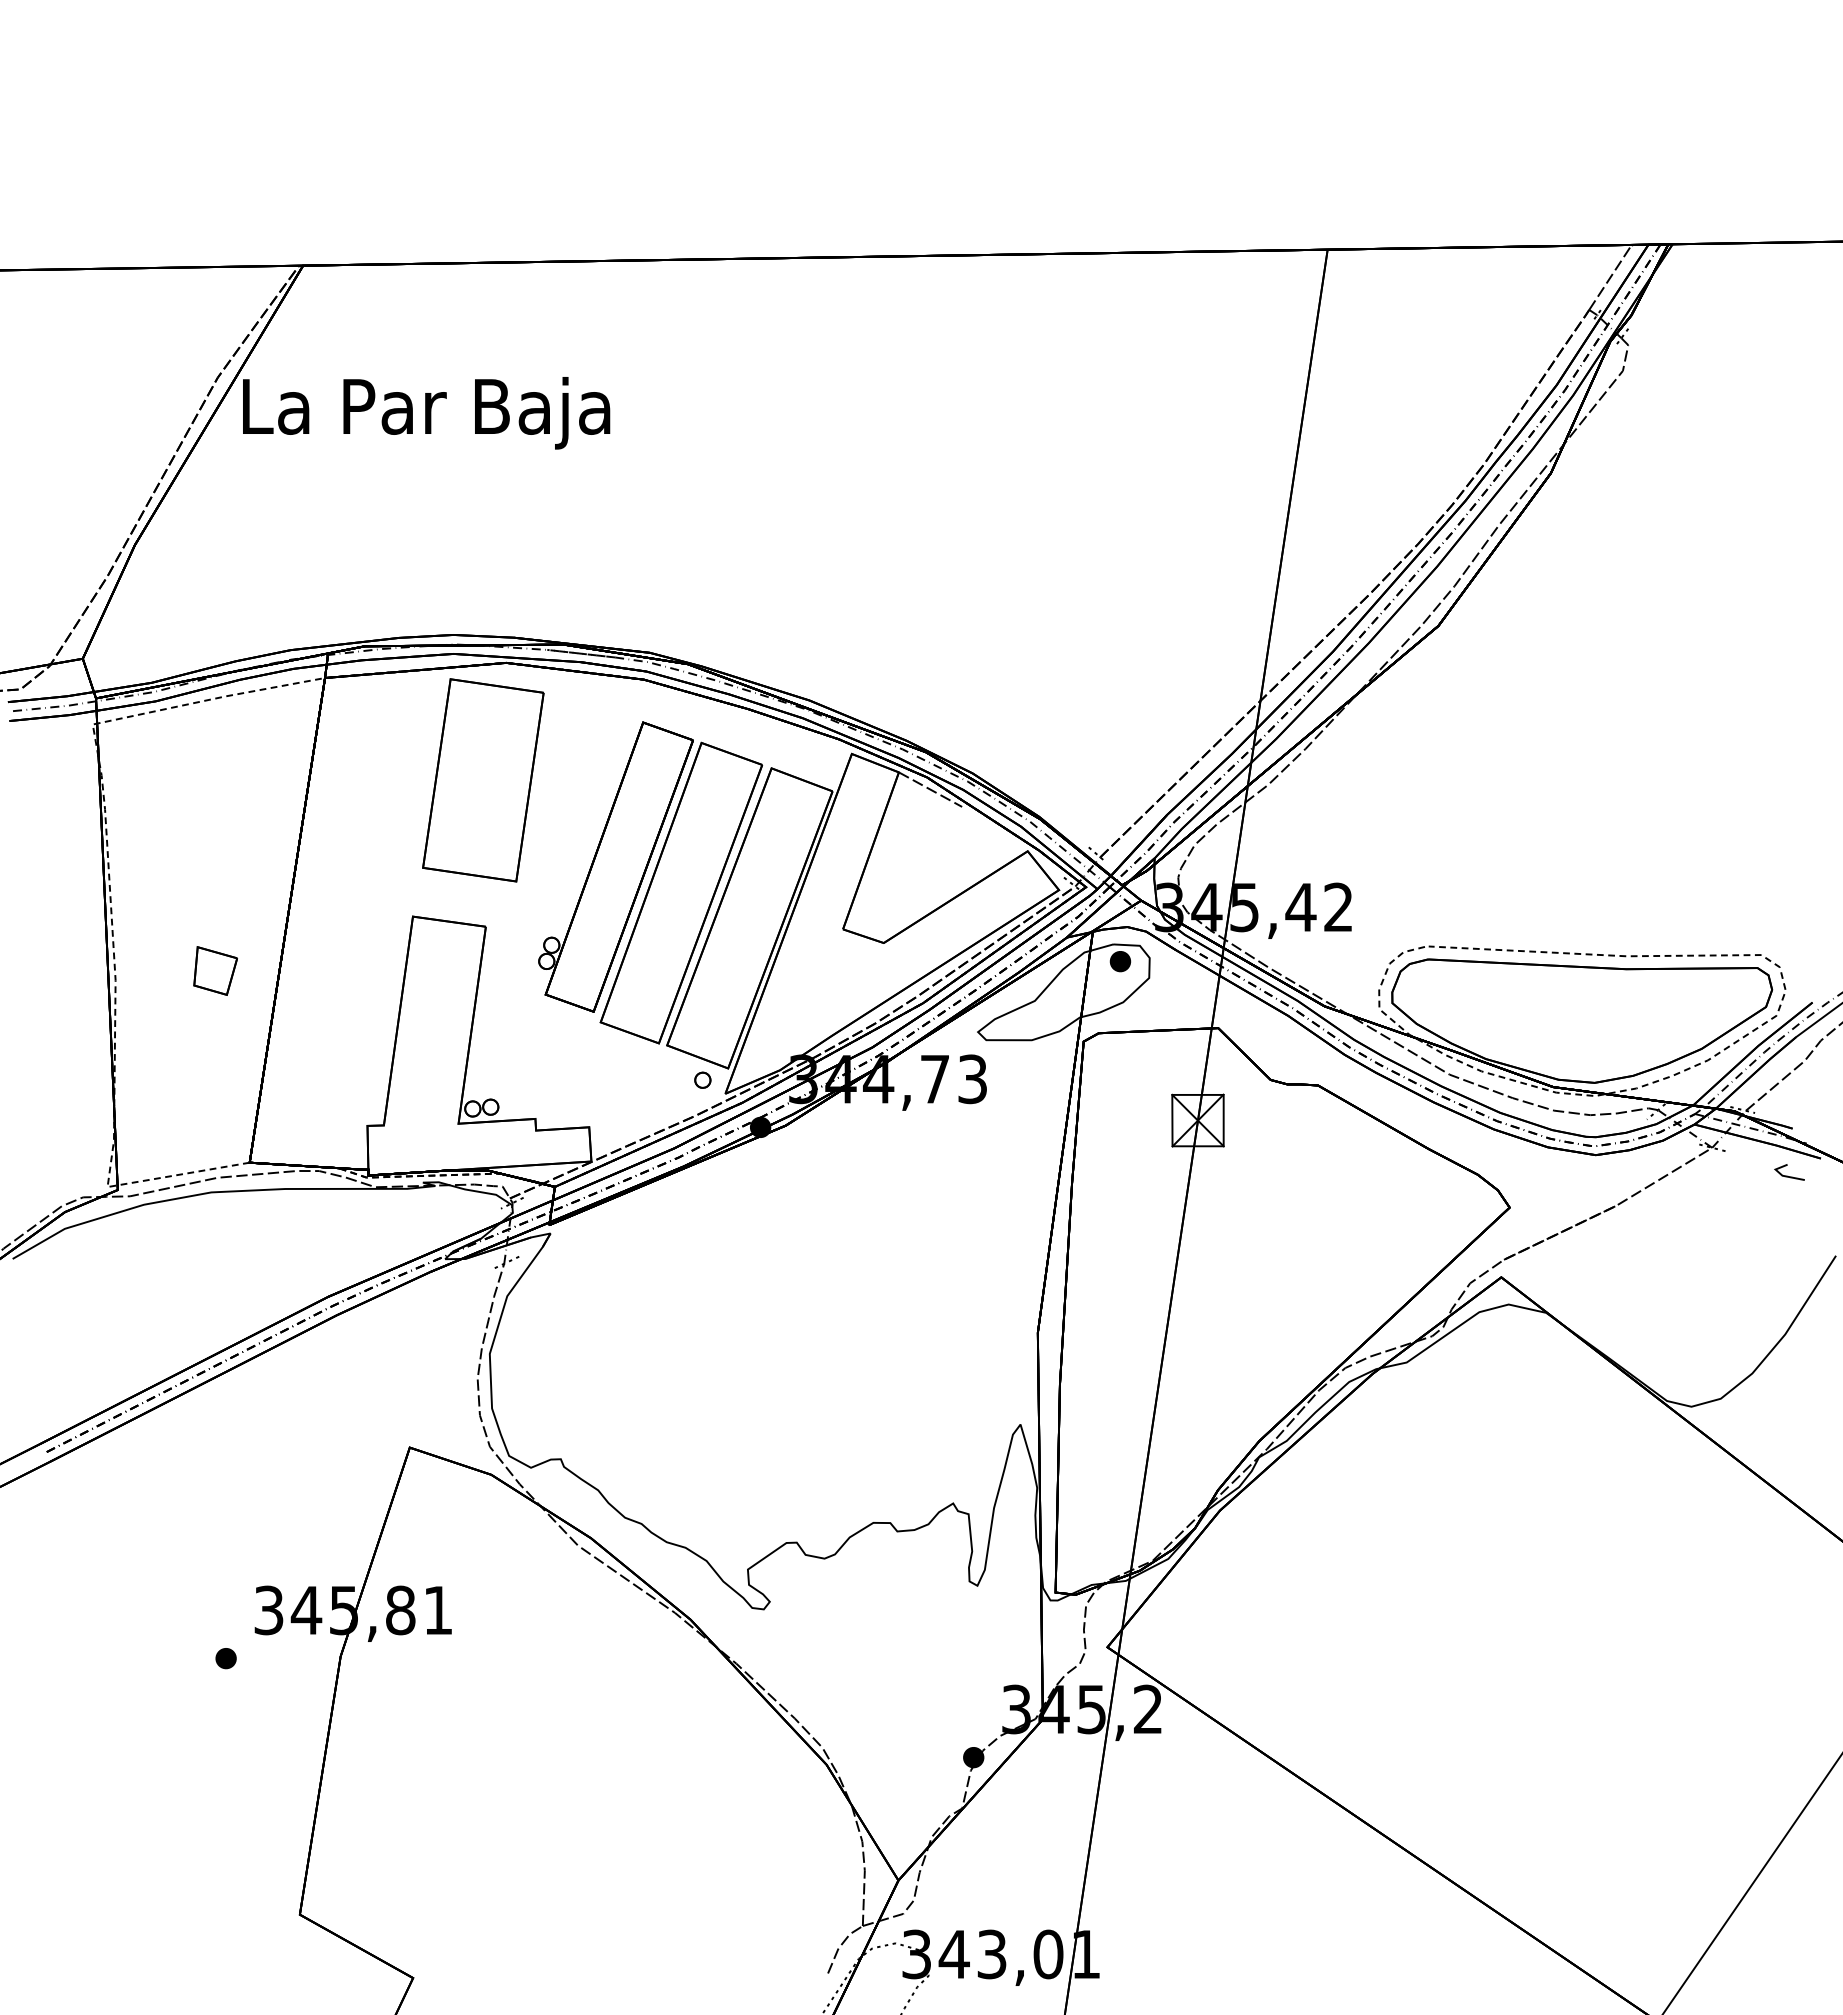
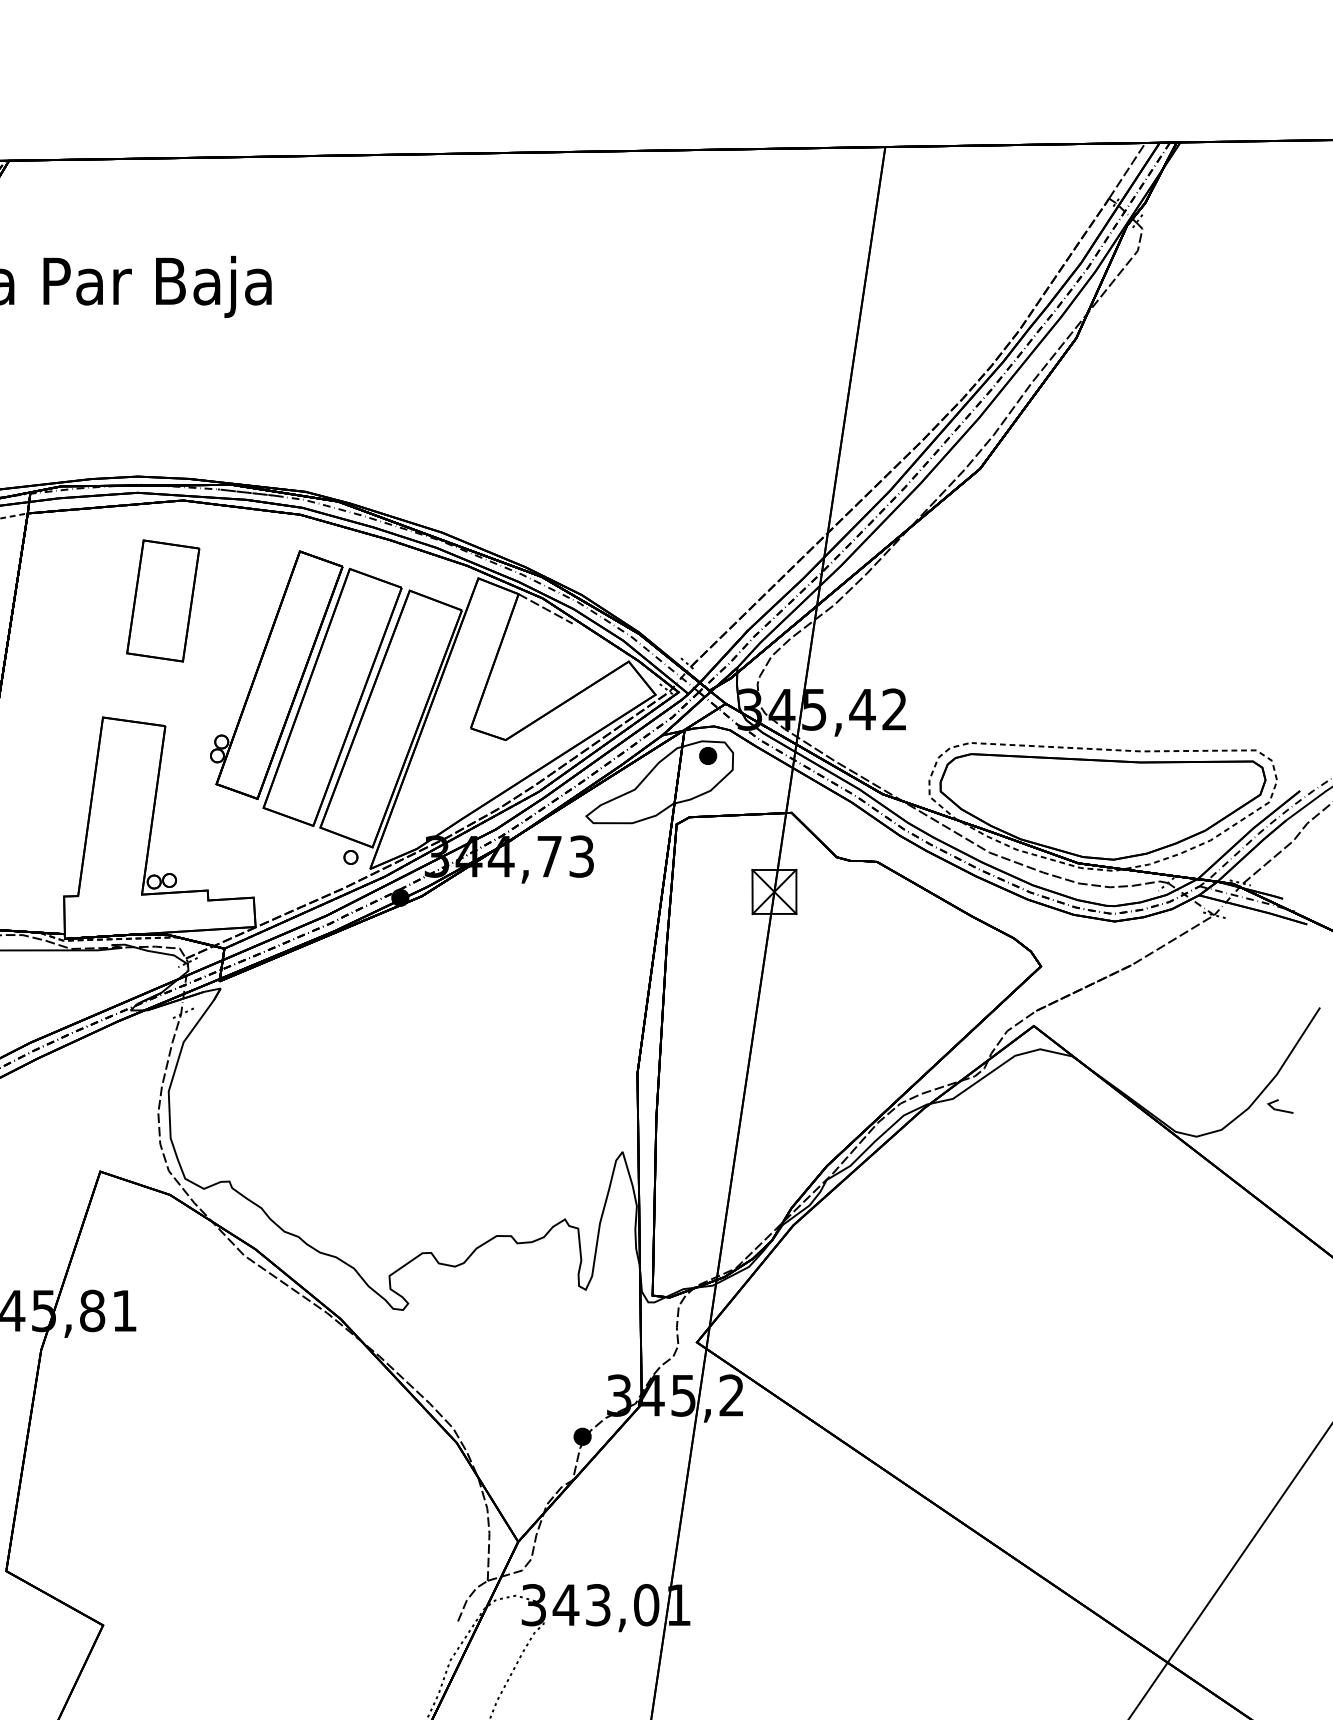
part: (483, 780) -> (163, 601), size x0.7
line: (1787, 1175) -> (1278, 1109), moved

